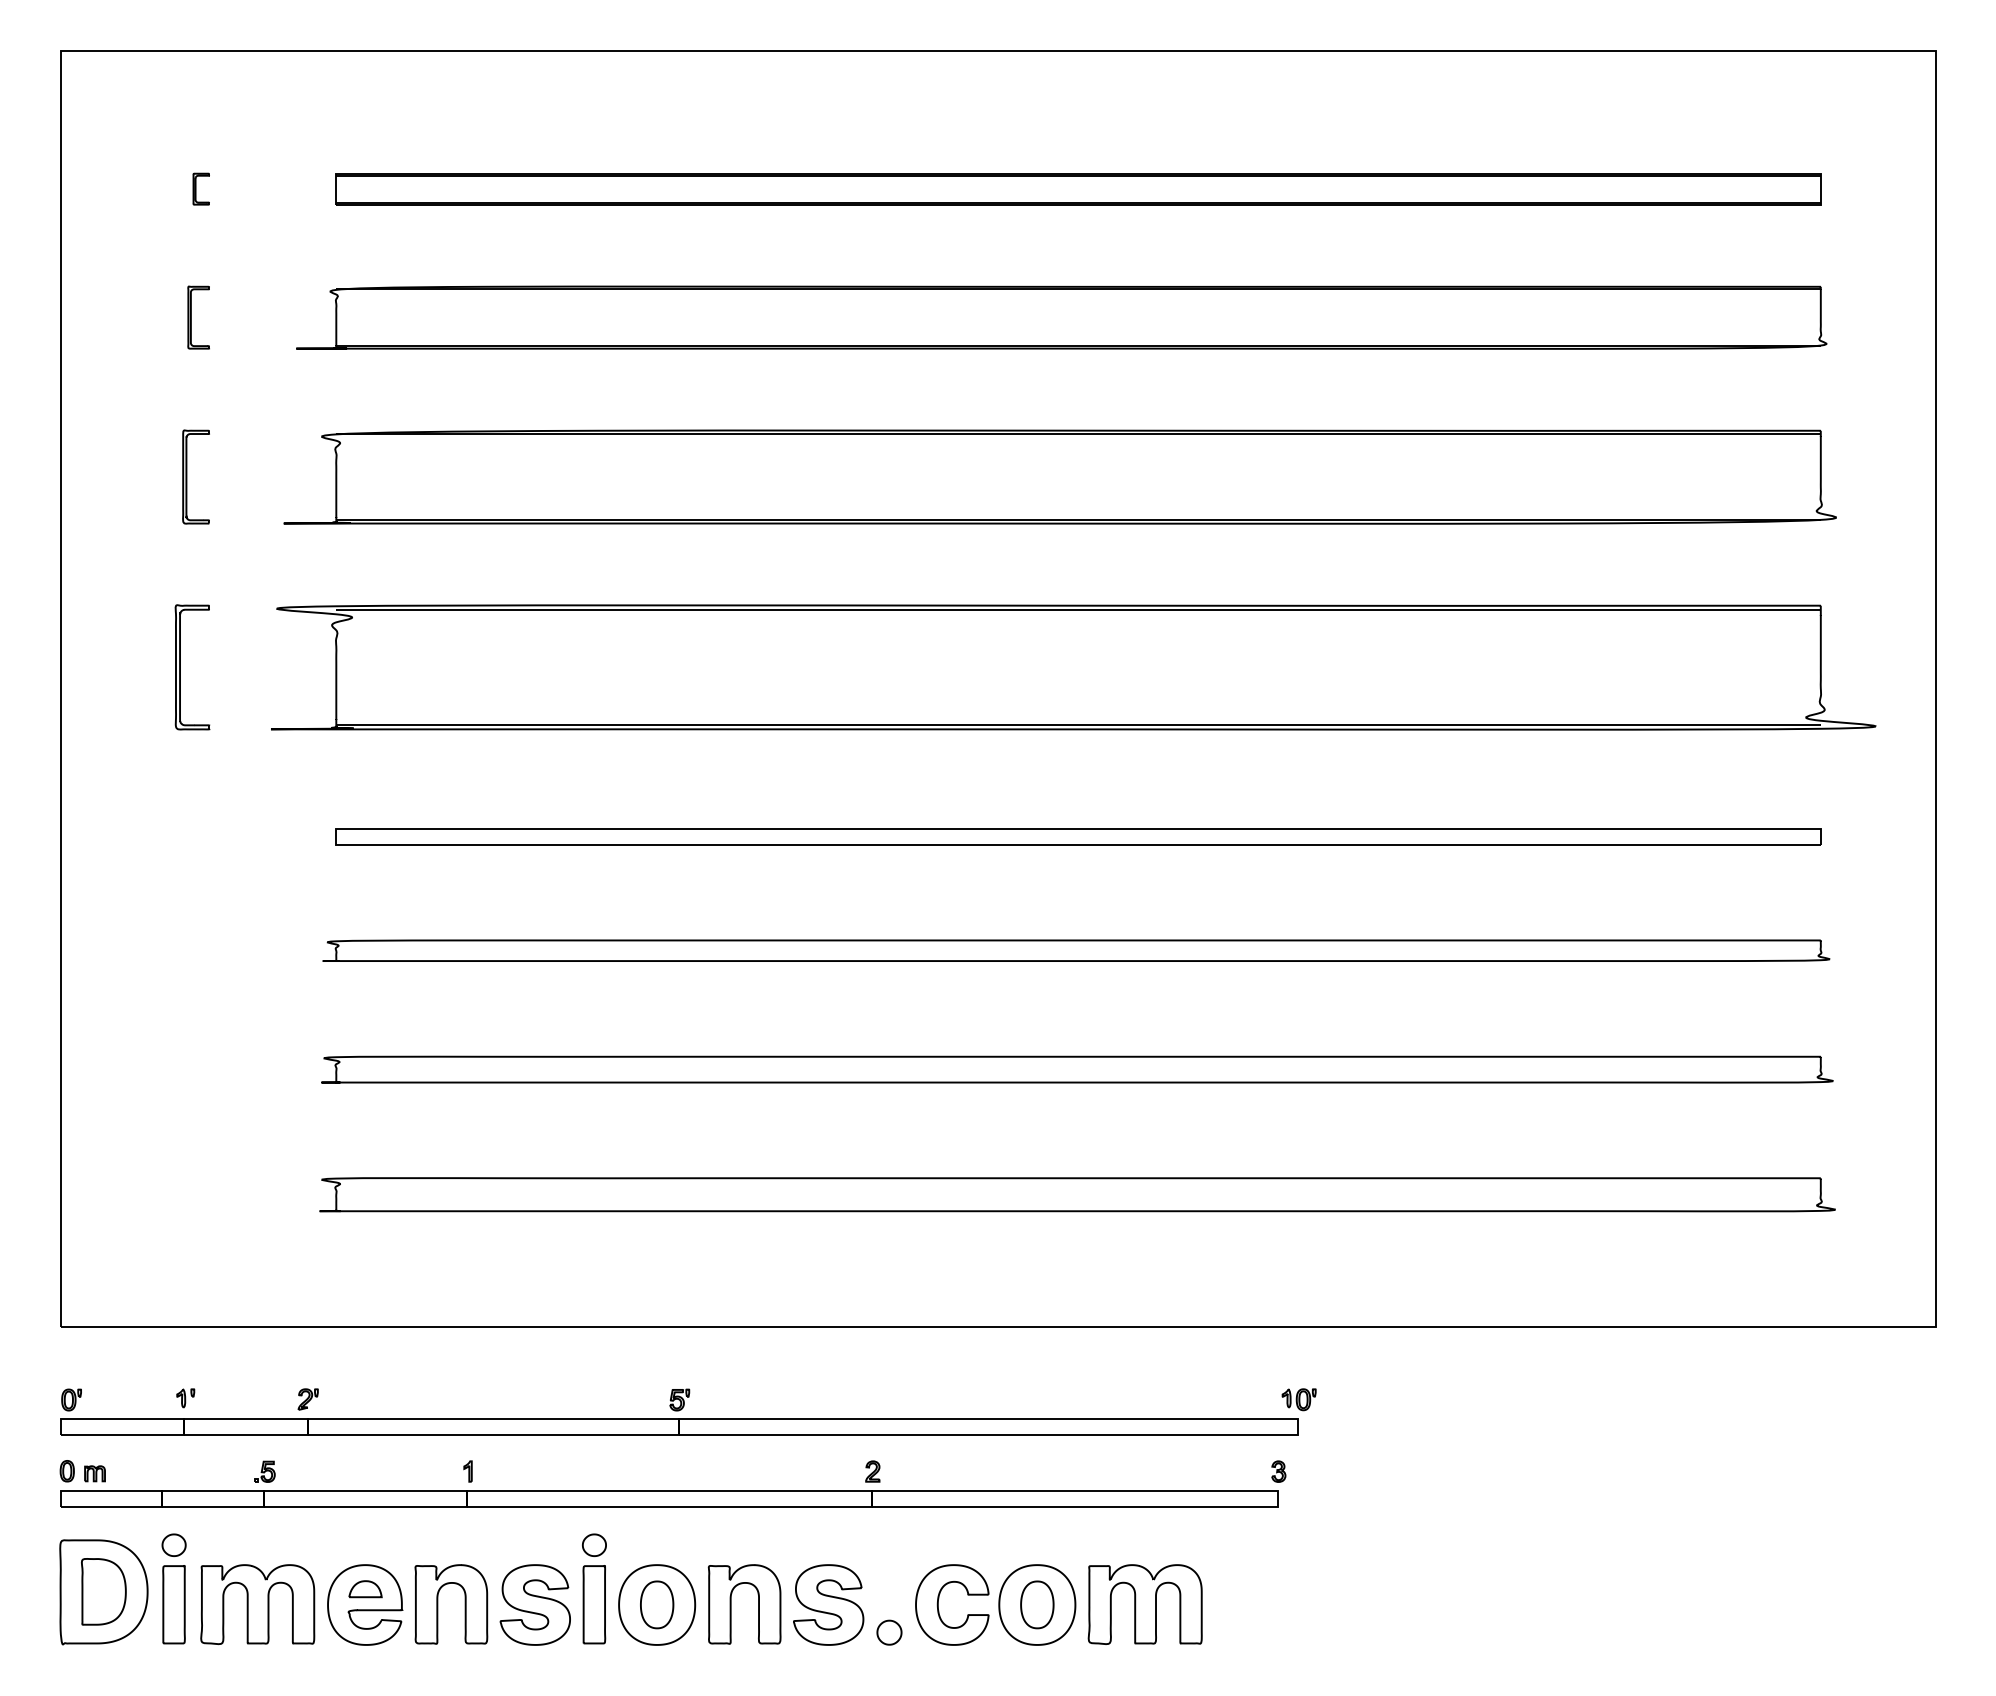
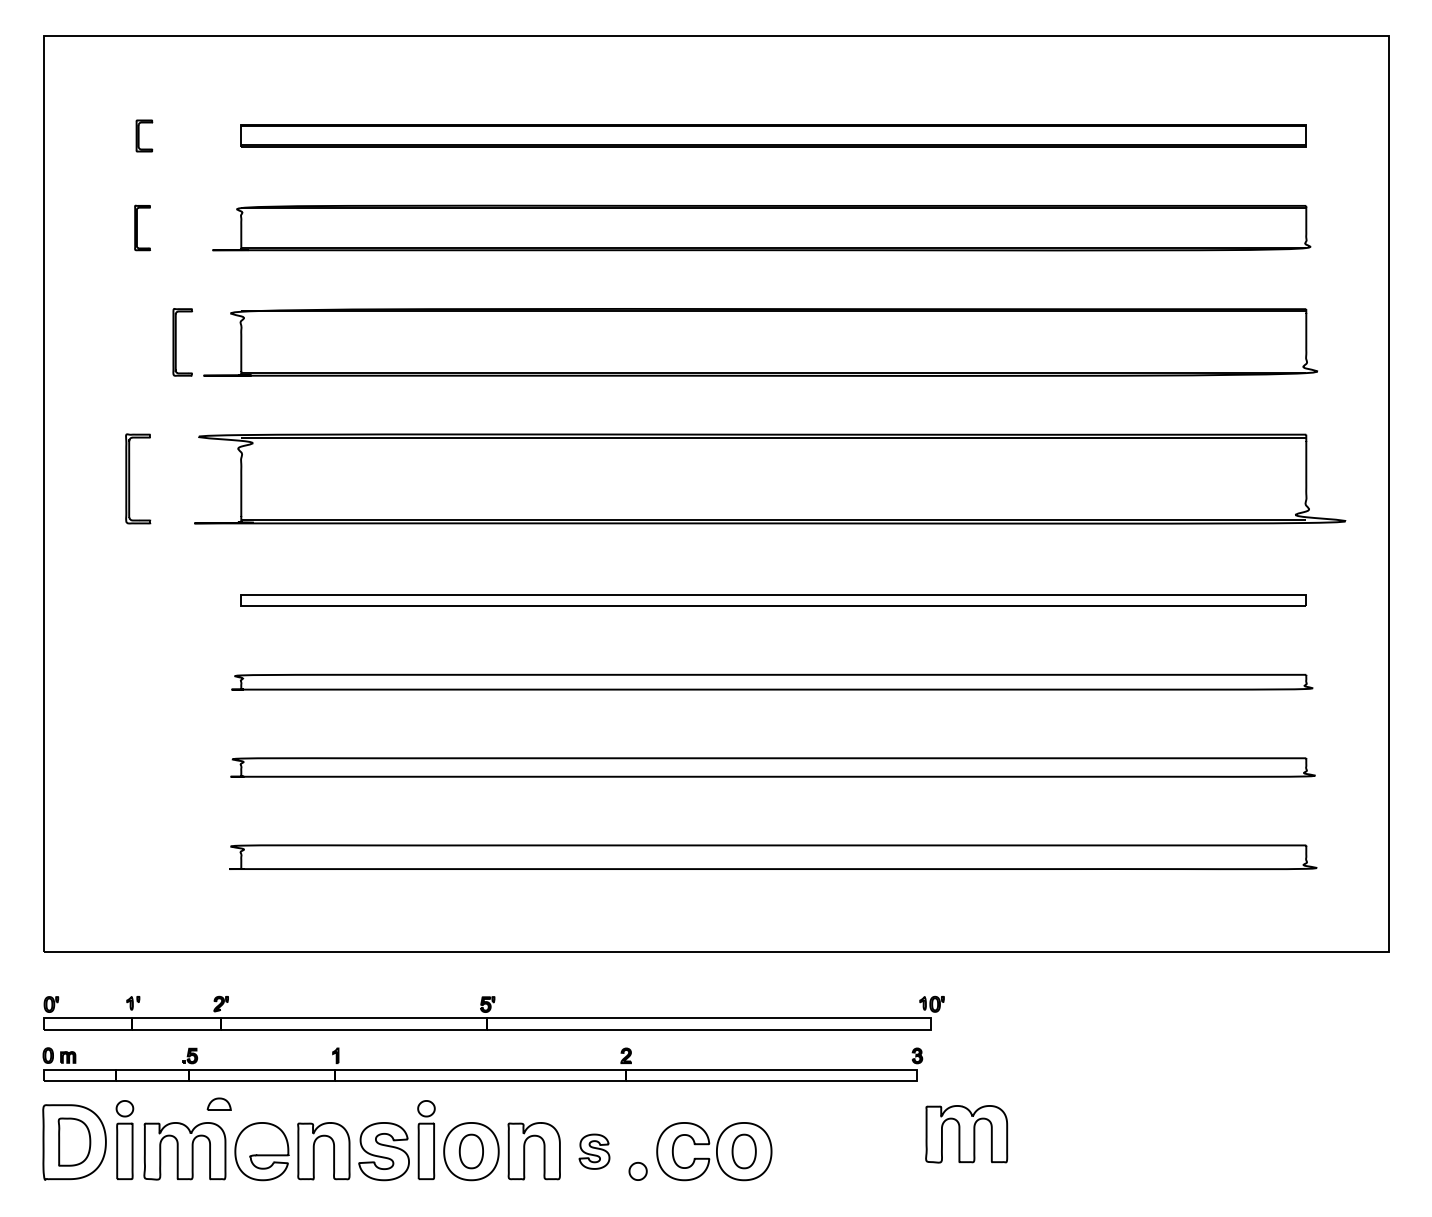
part: (201, 188) -> (144, 135), size x1.4
part: (195, 477) -> (182, 342), moved
part: (364, 1588) -> (218, 1103), moved
part: (828, 1604) -> (594, 1151), size x0.6
part: (1145, 1604) -> (966, 1134), moved

